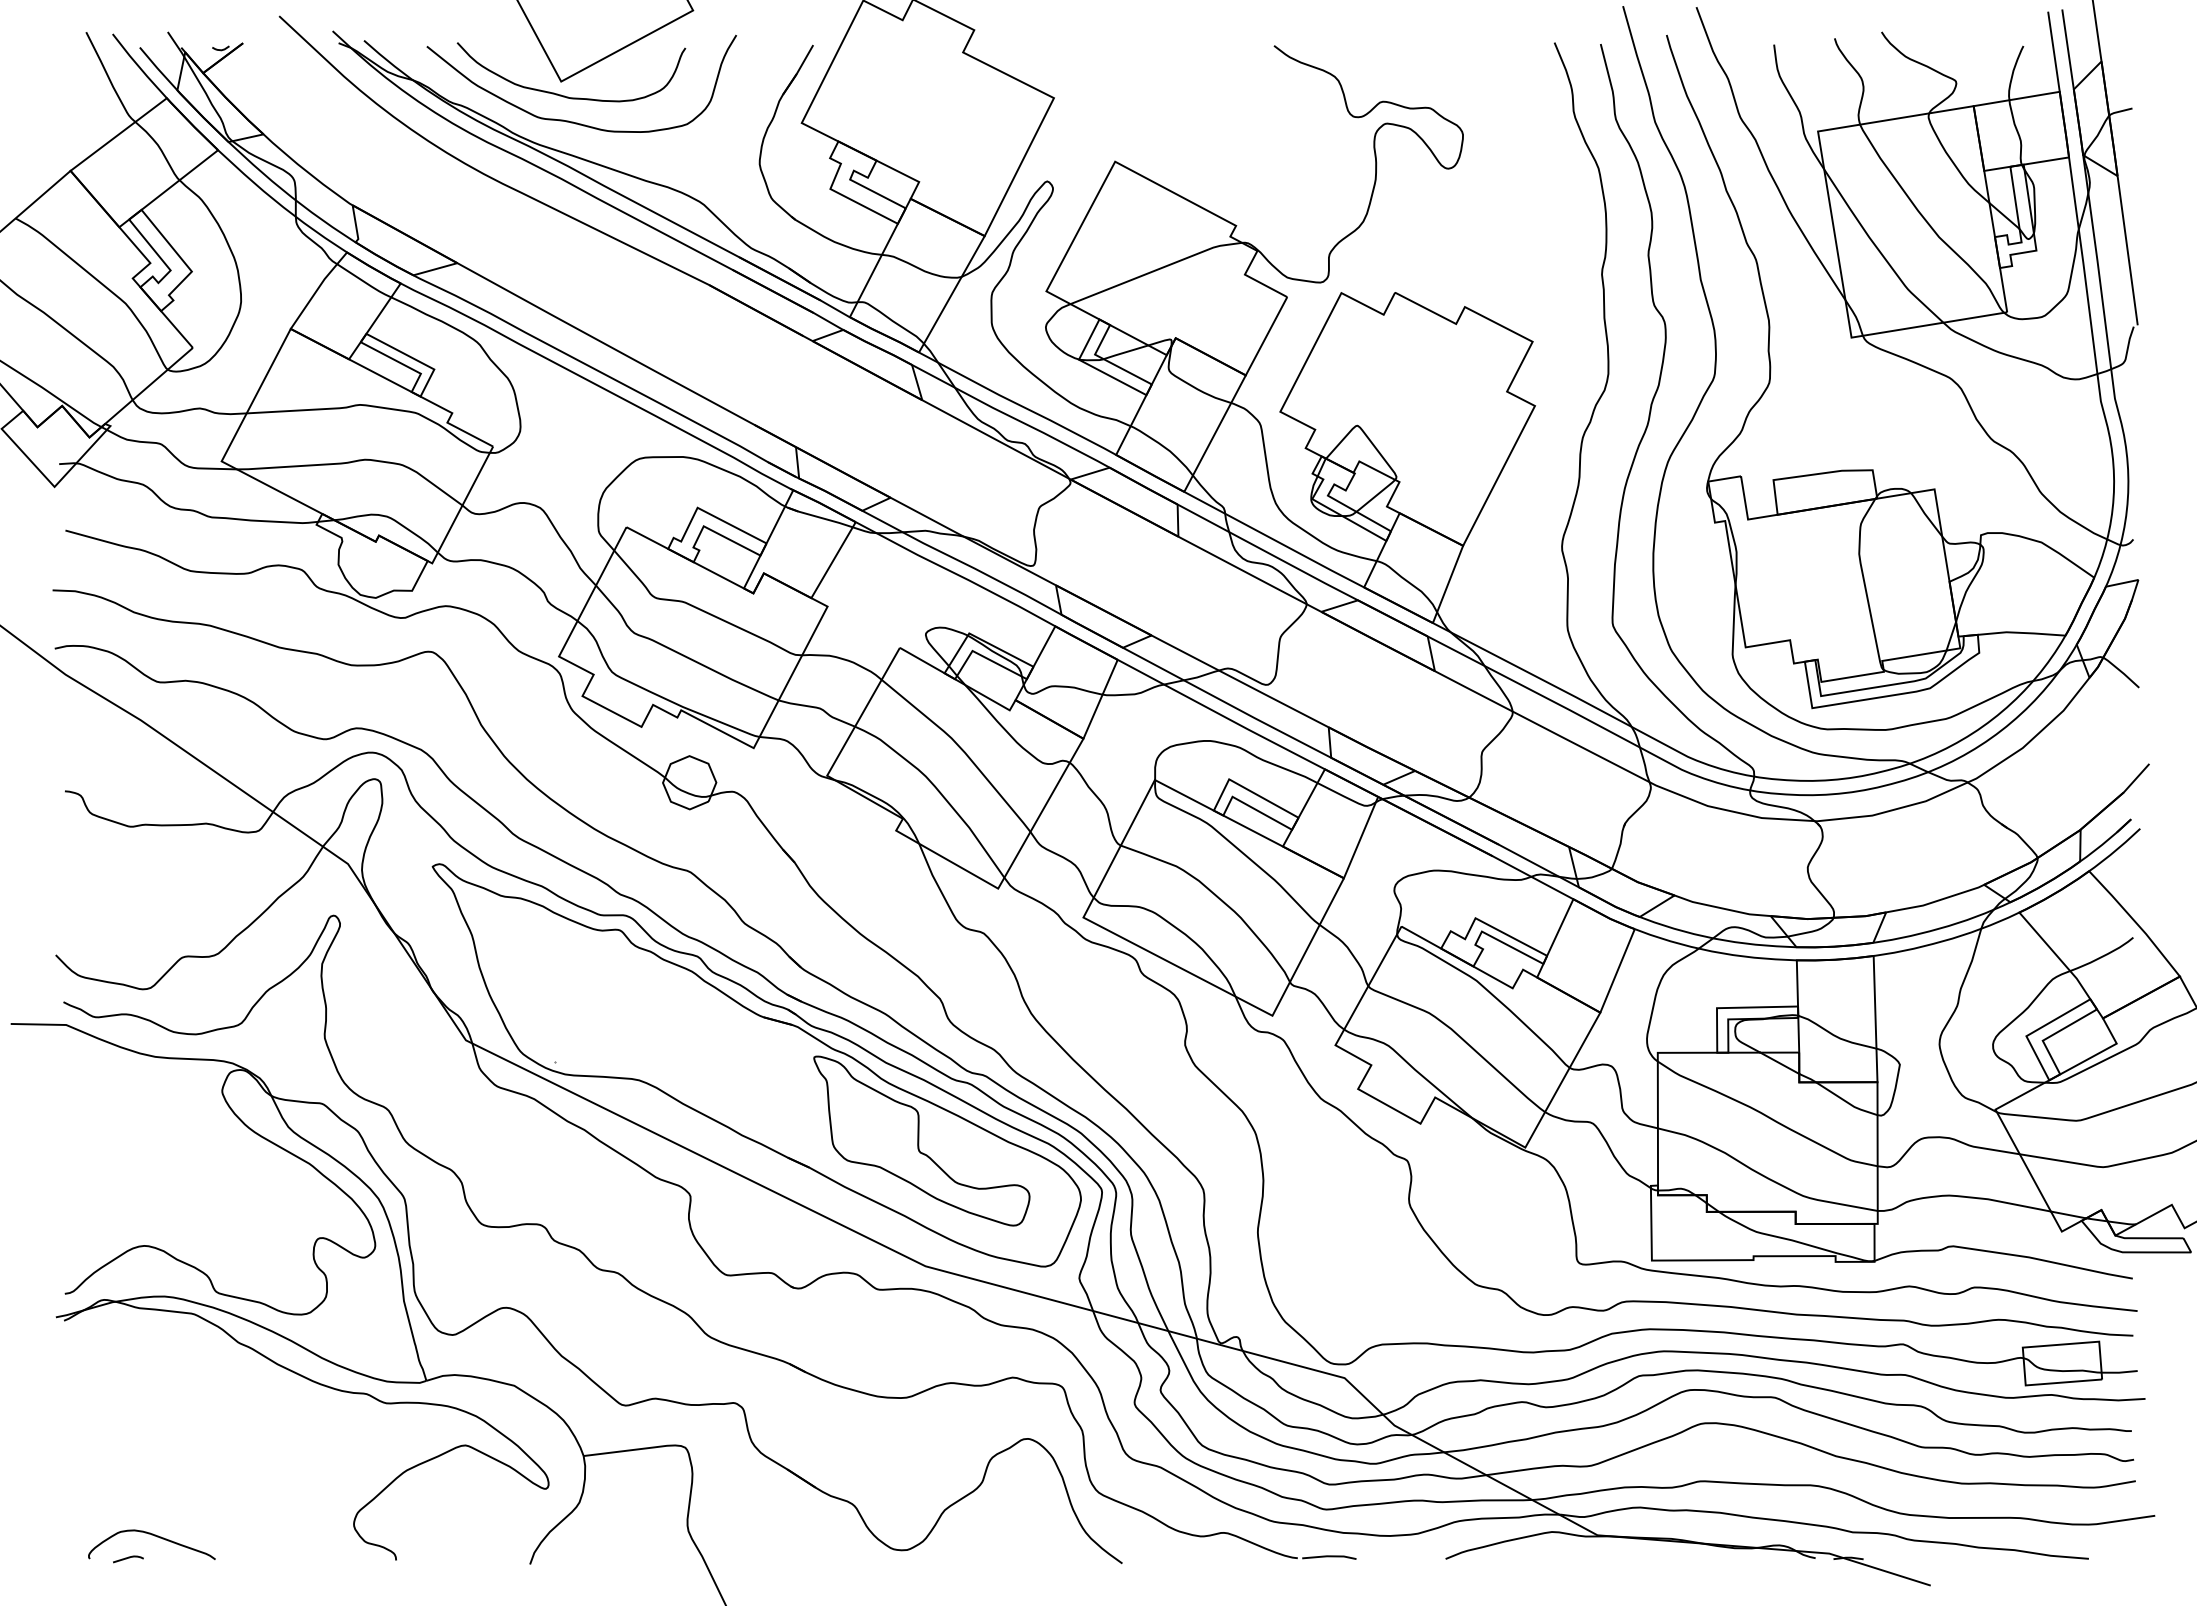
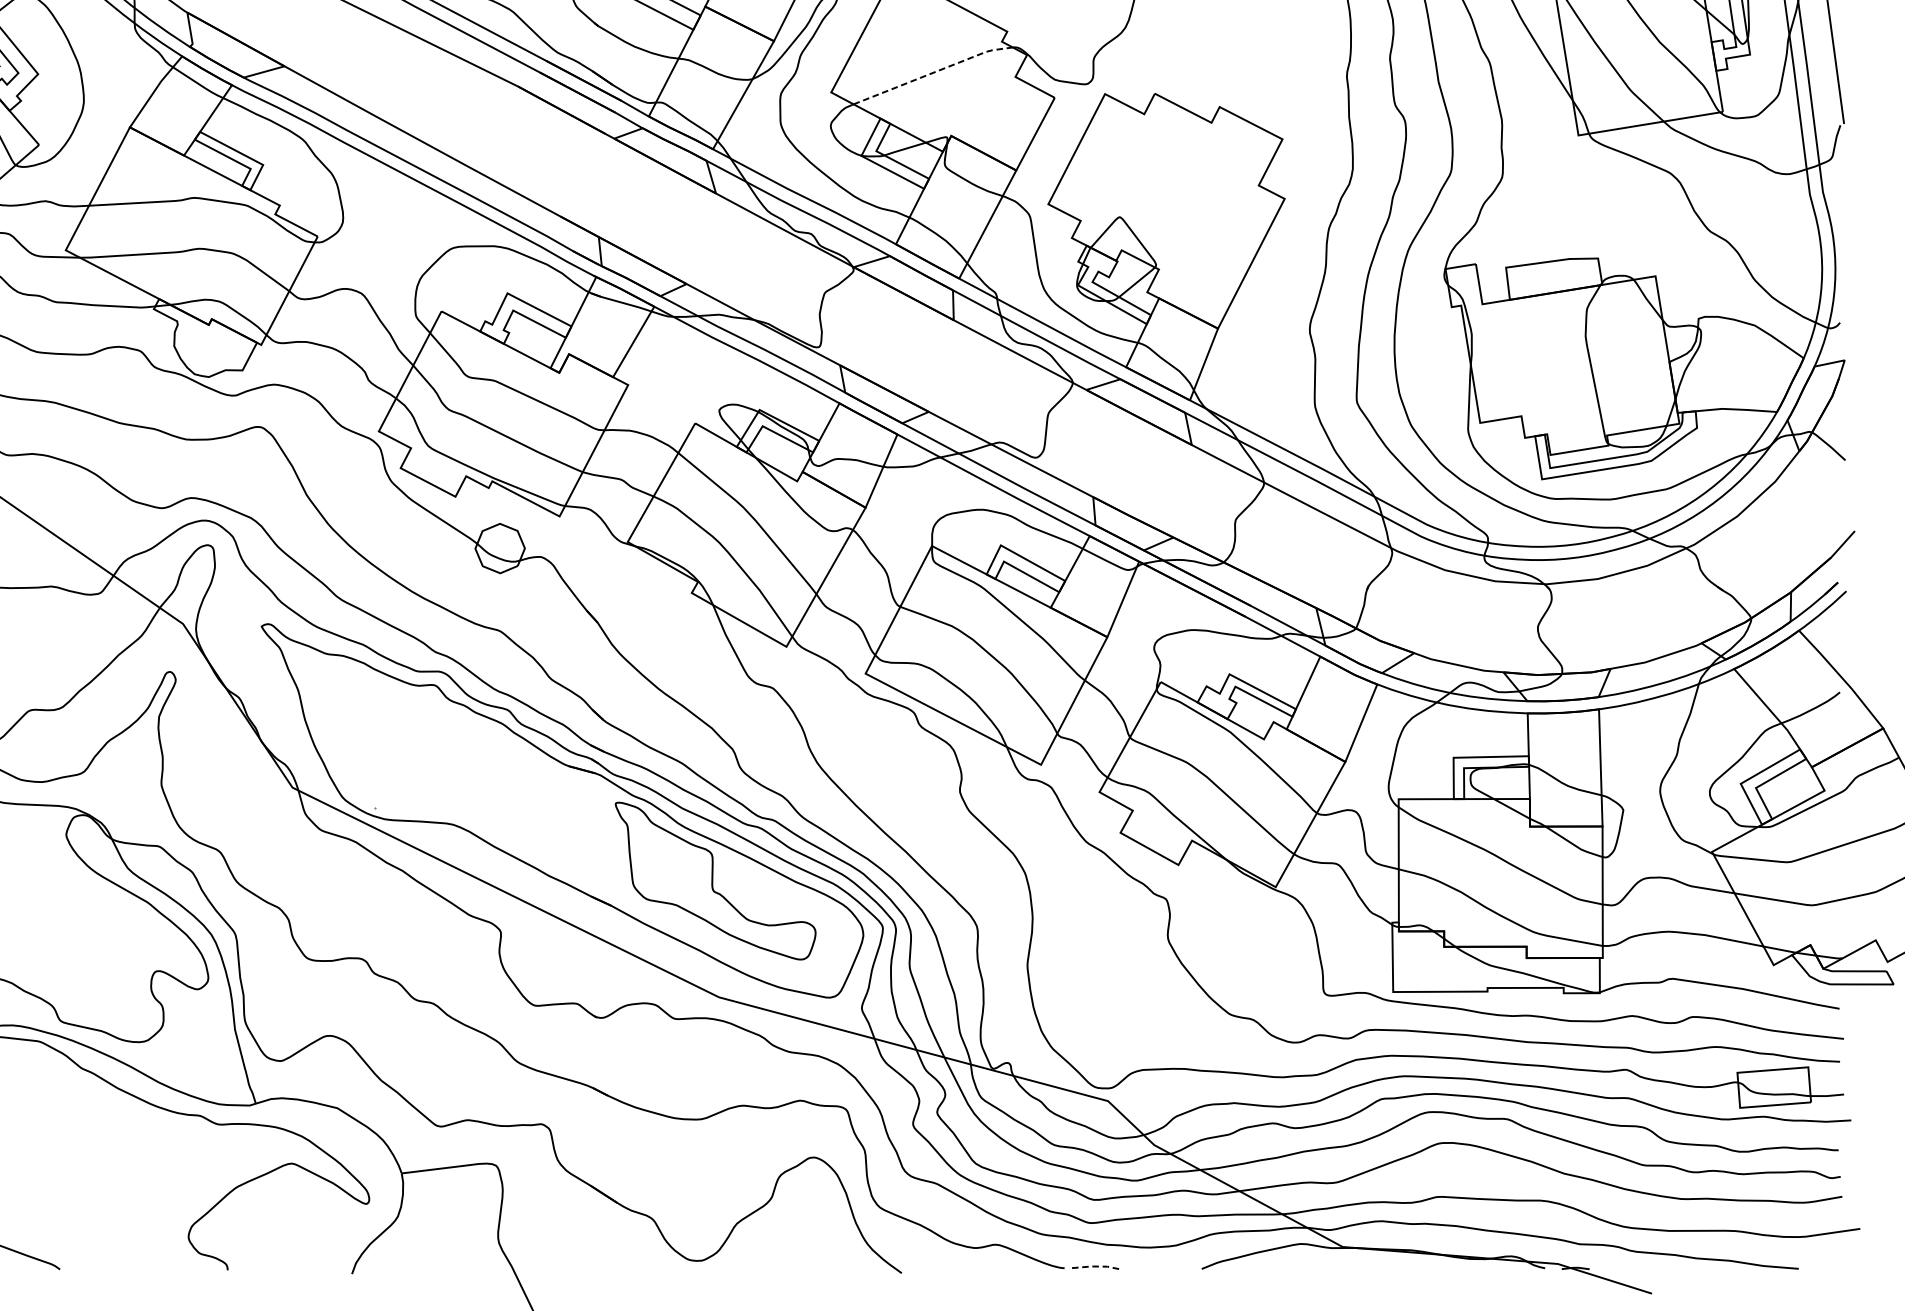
line: (1156, 270) -> (933, 73), solid -> dashed
line: (1328, 1556) -> (1093, 1266), solid -> dashed

